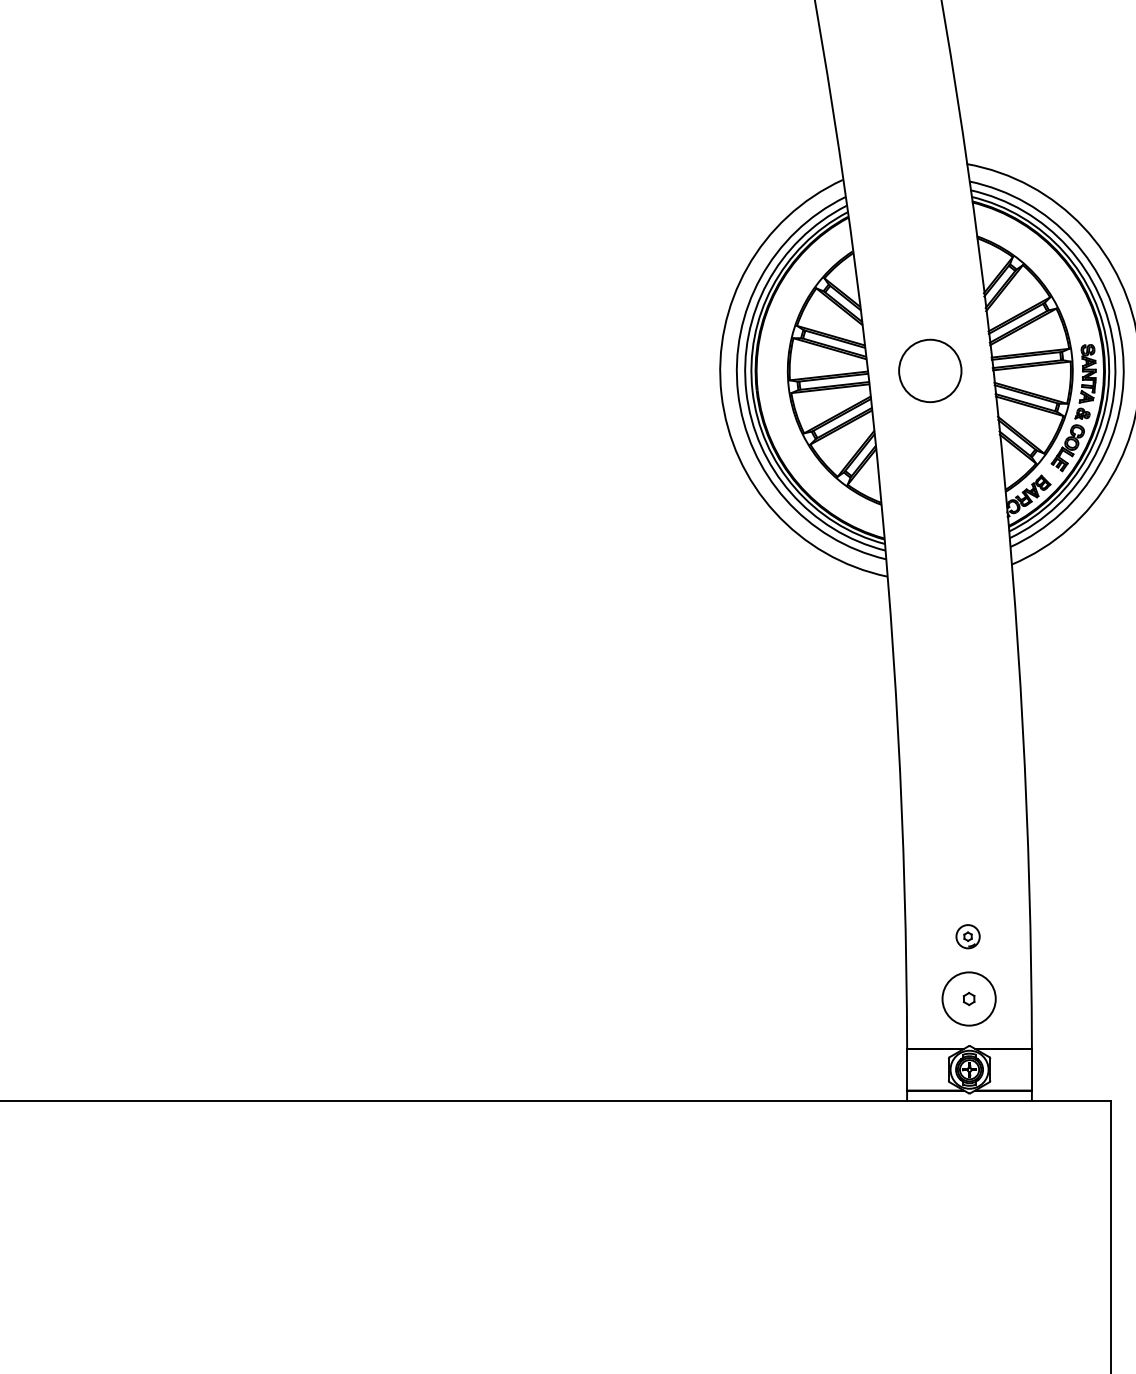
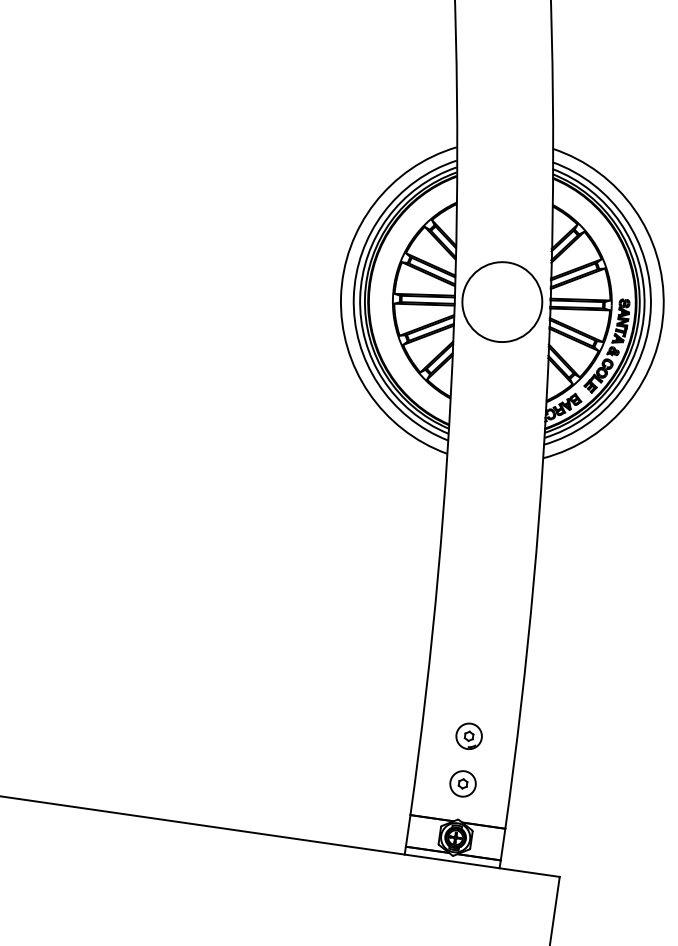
circle: (930, 370) -> (502, 301), size x1.67
part: (967, 936) -> (468, 736), size x1.43
circle: (968, 998) -> (462, 783), size x0.62

